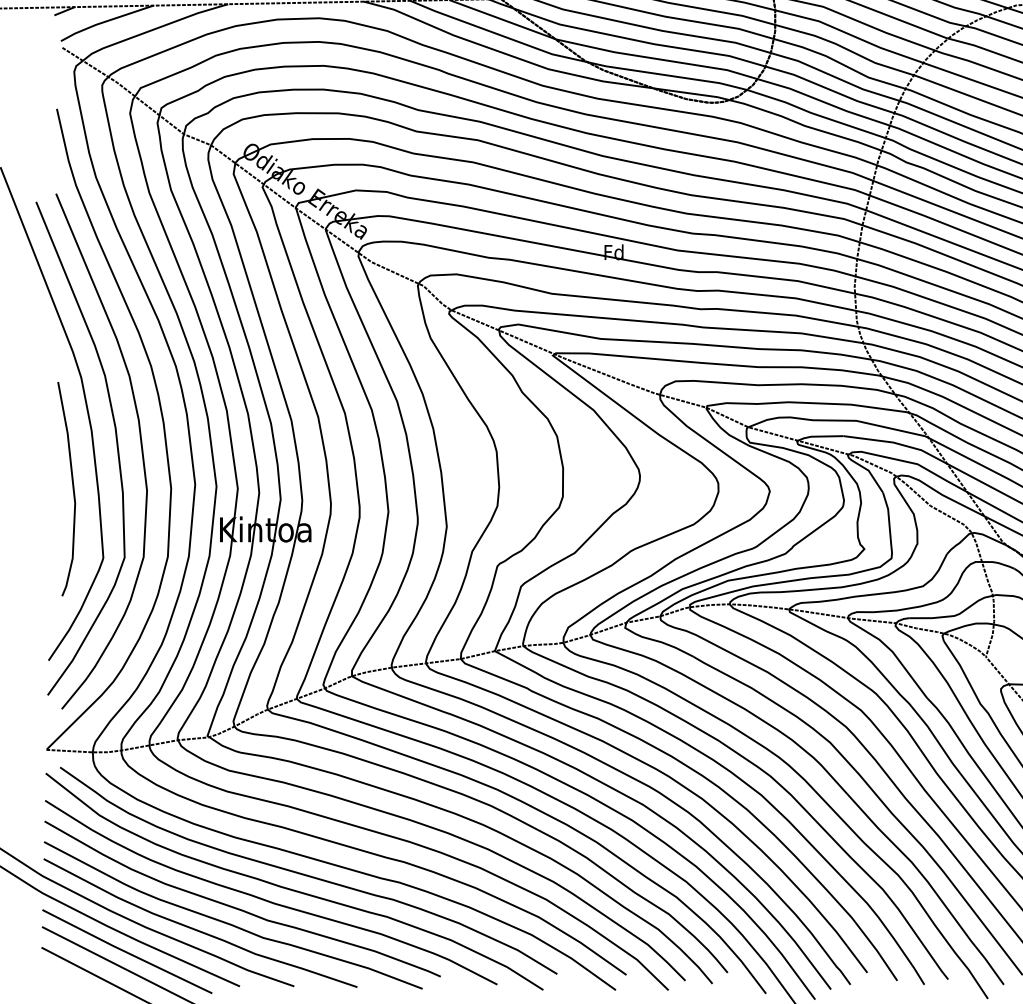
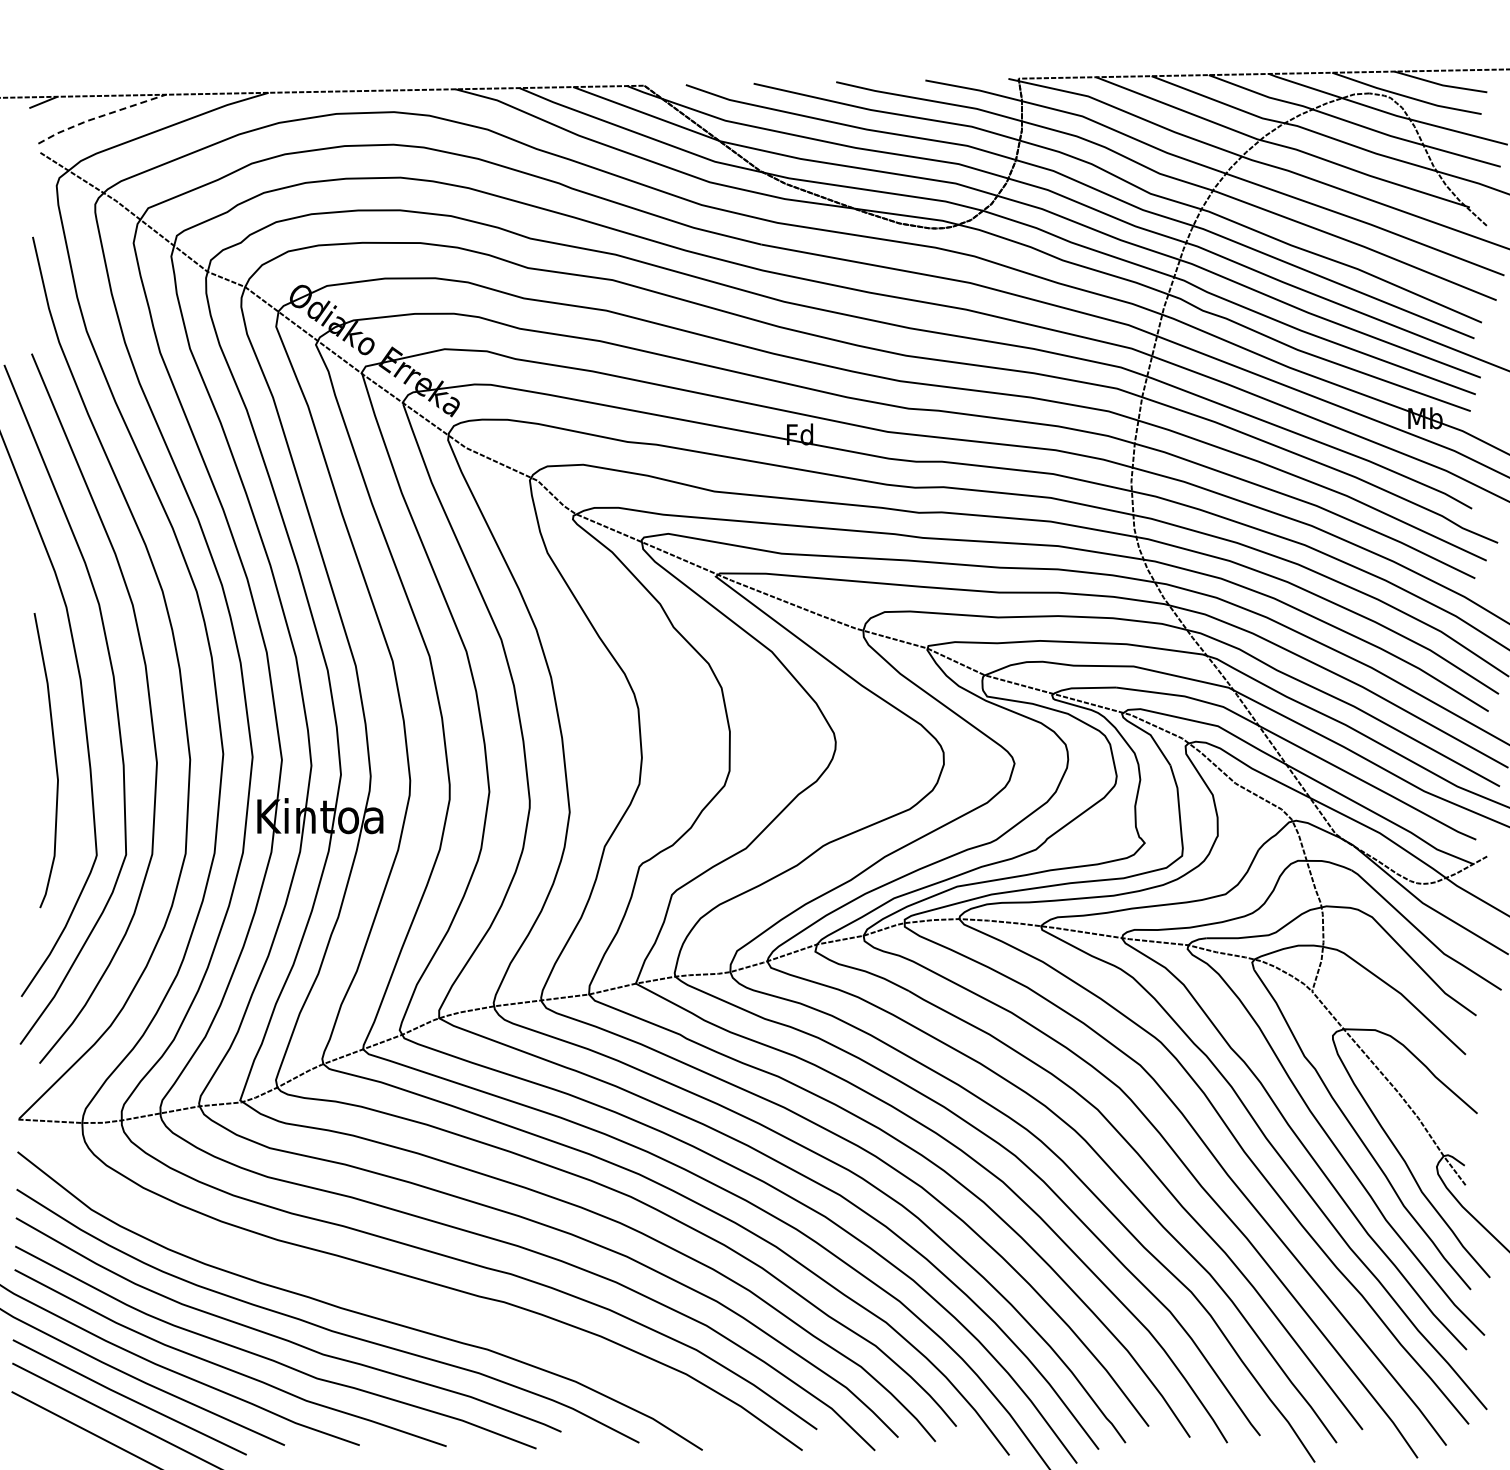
line: (105, 21) -> (99, 116), solid -> dashed
curve: (307, 874) -> (377, 1291), removed

